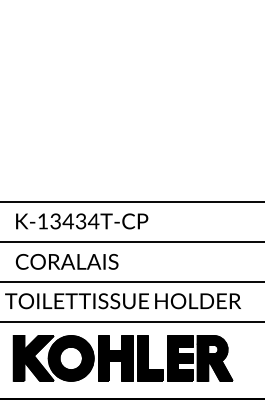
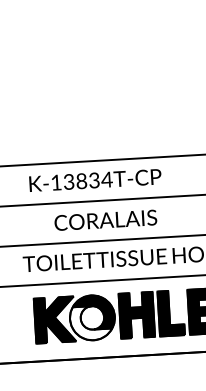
text: (68, 221) -> (81, 181), K-13434T-CP -> K-13834T-CP
text: (66, 261) -> (105, 220), moved
fill: (69, 363) -> (91, 323), removed

